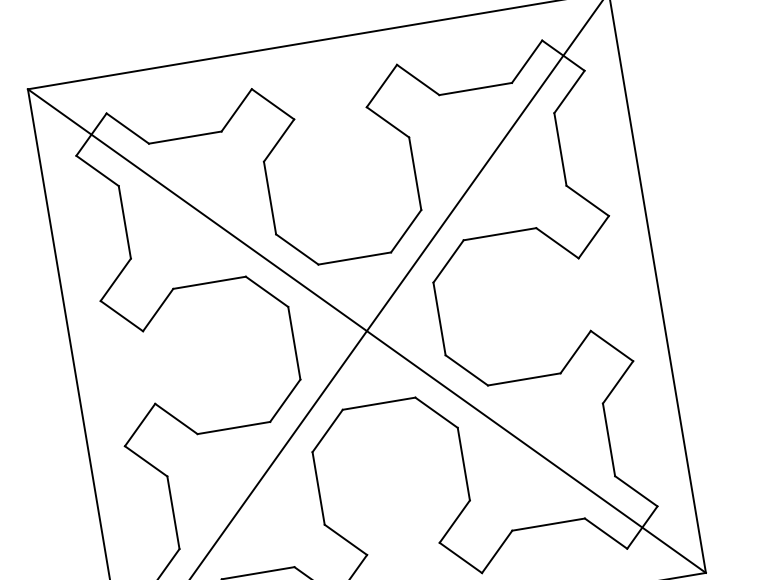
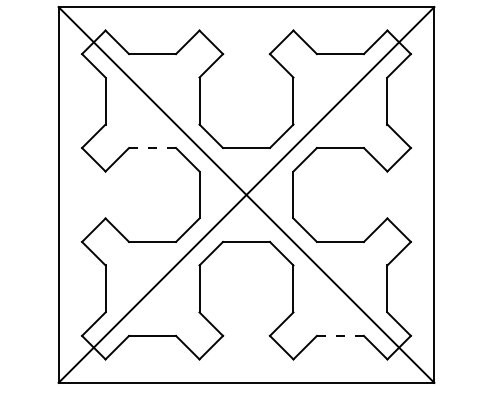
line: (209, 283) -> (152, 148), solid -> dashed
line: (547, 524) -> (339, 335), solid -> dashed

